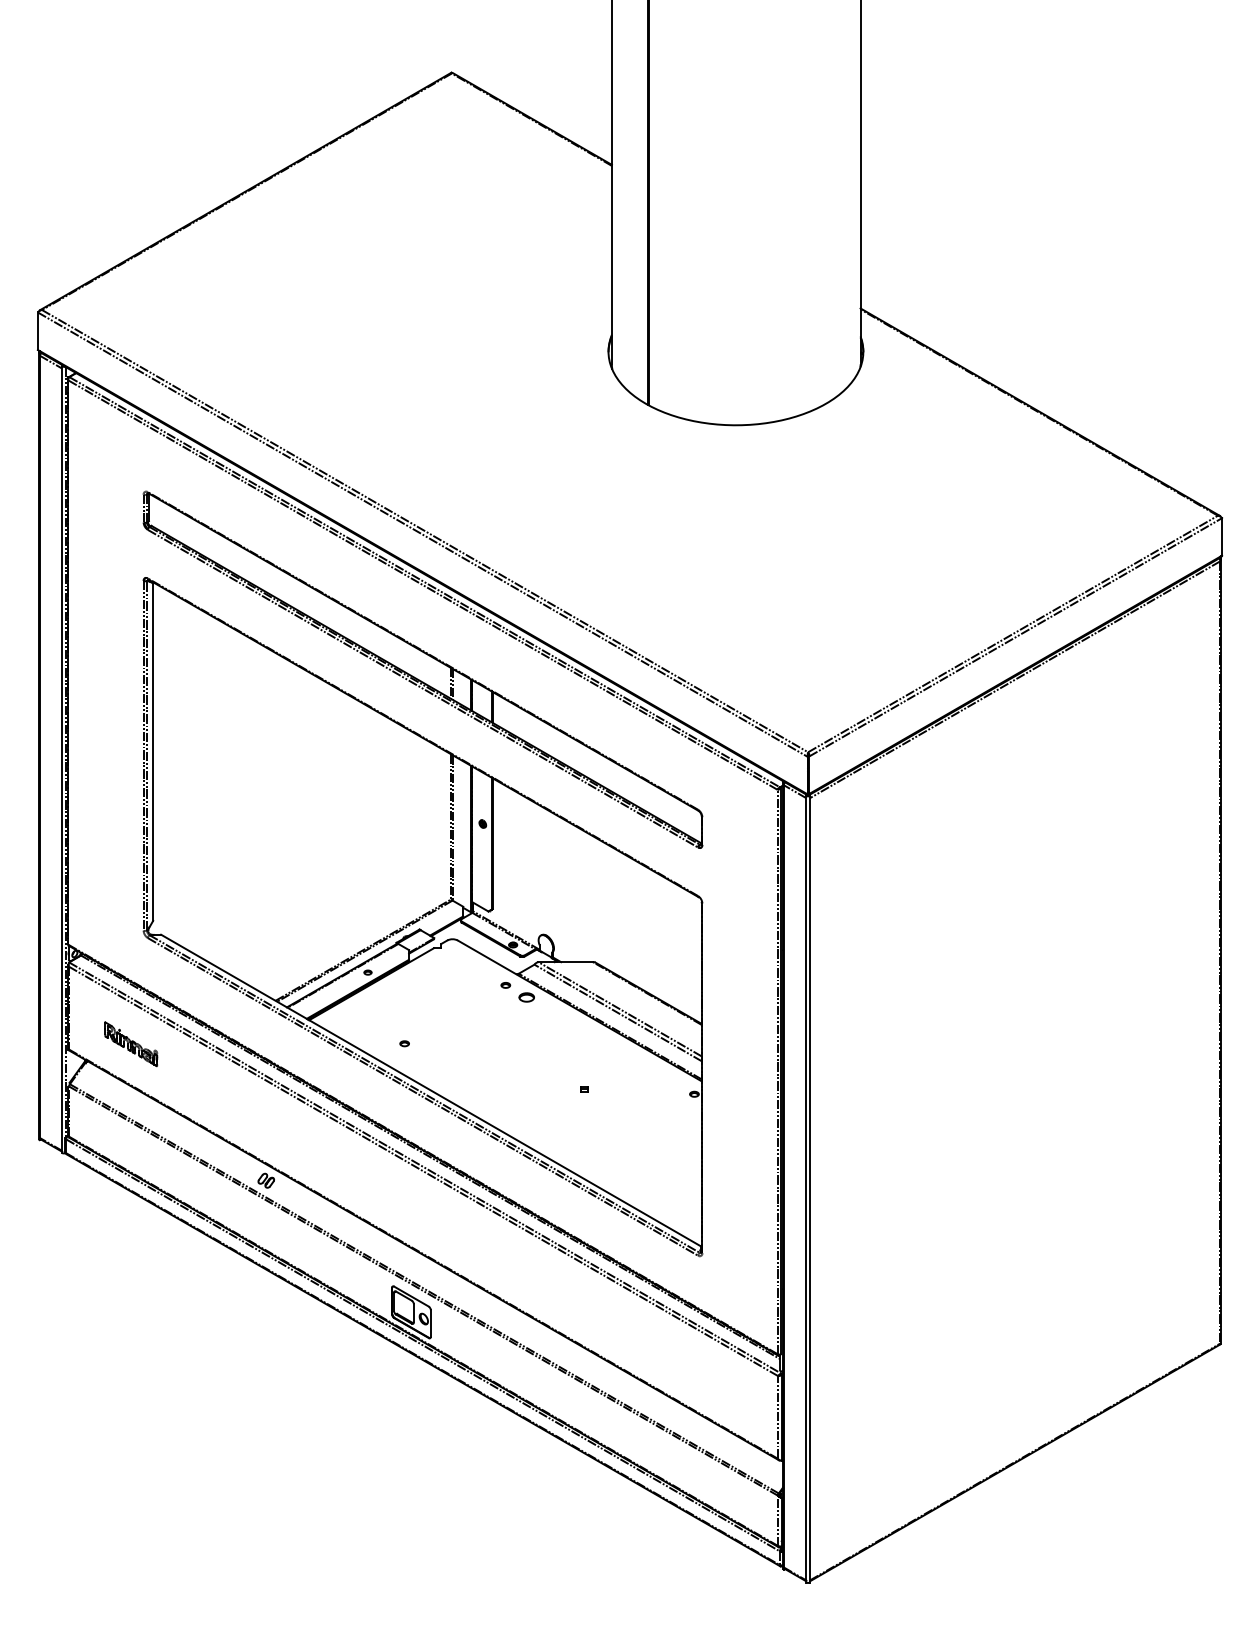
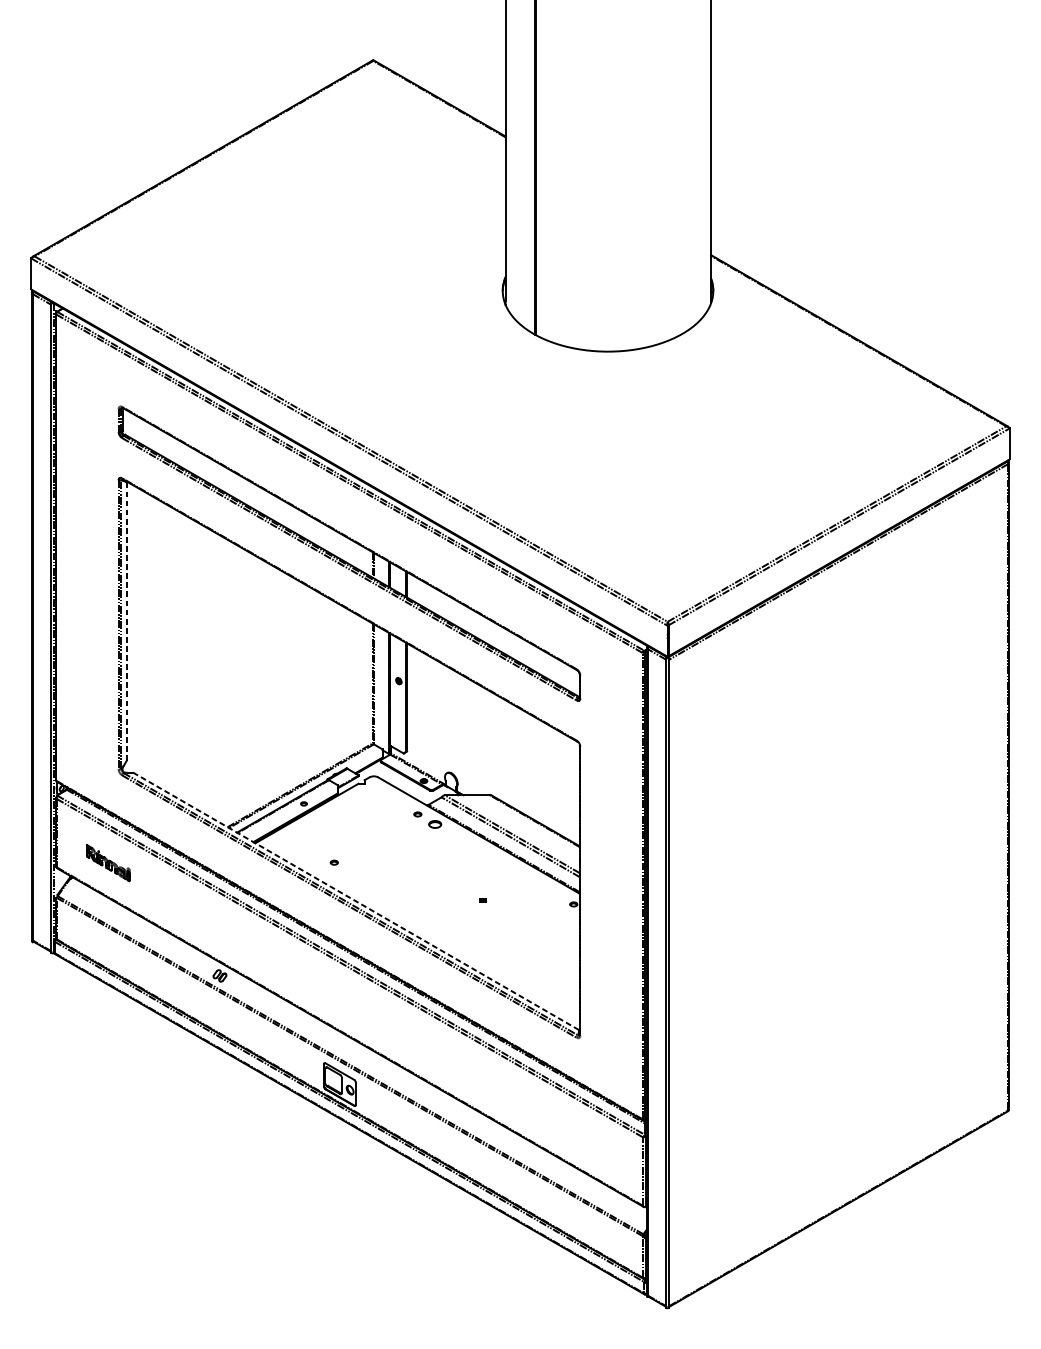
line: (153, 752) -> (126, 622), solid -> dashed
line: (431, 1090) -> (356, 901), solid -> dashed

